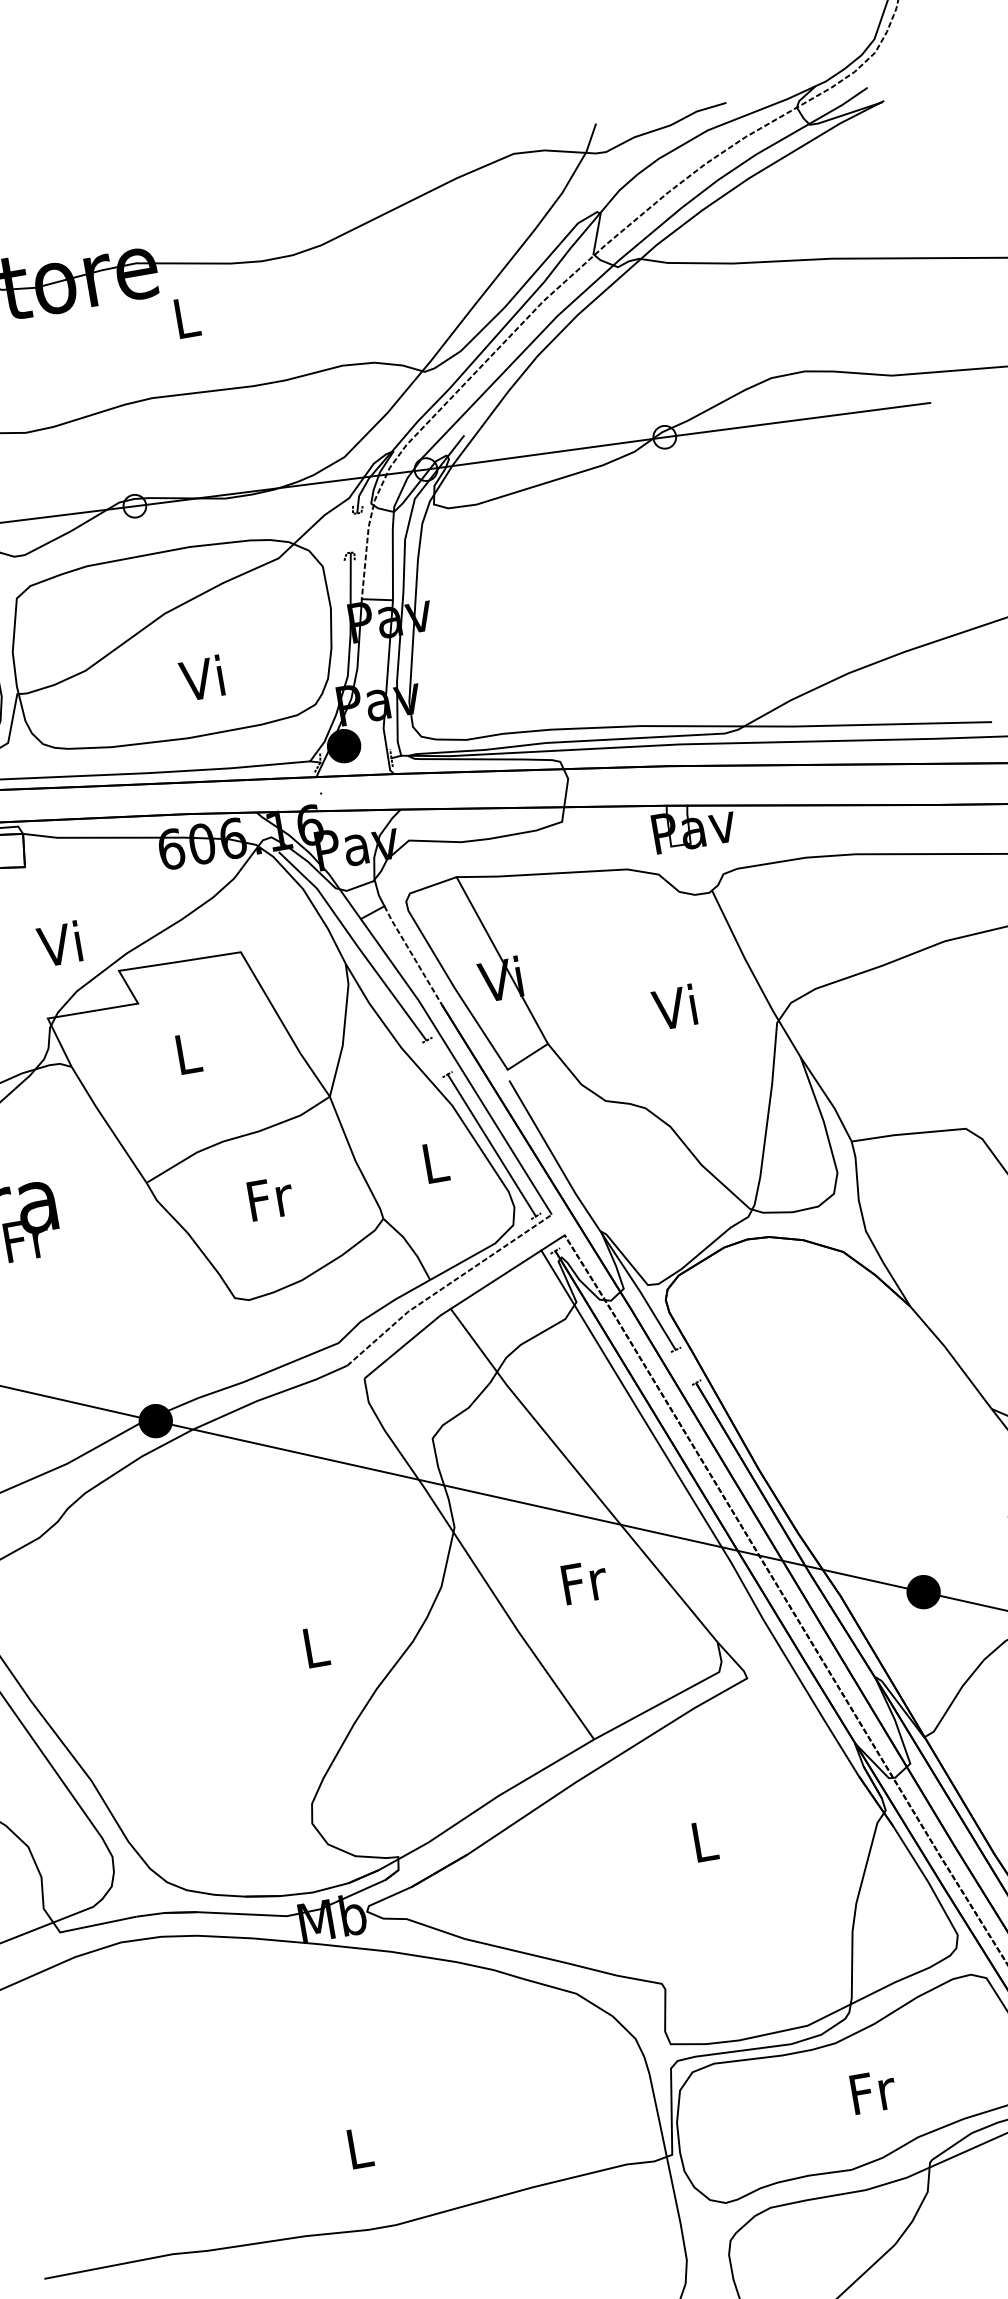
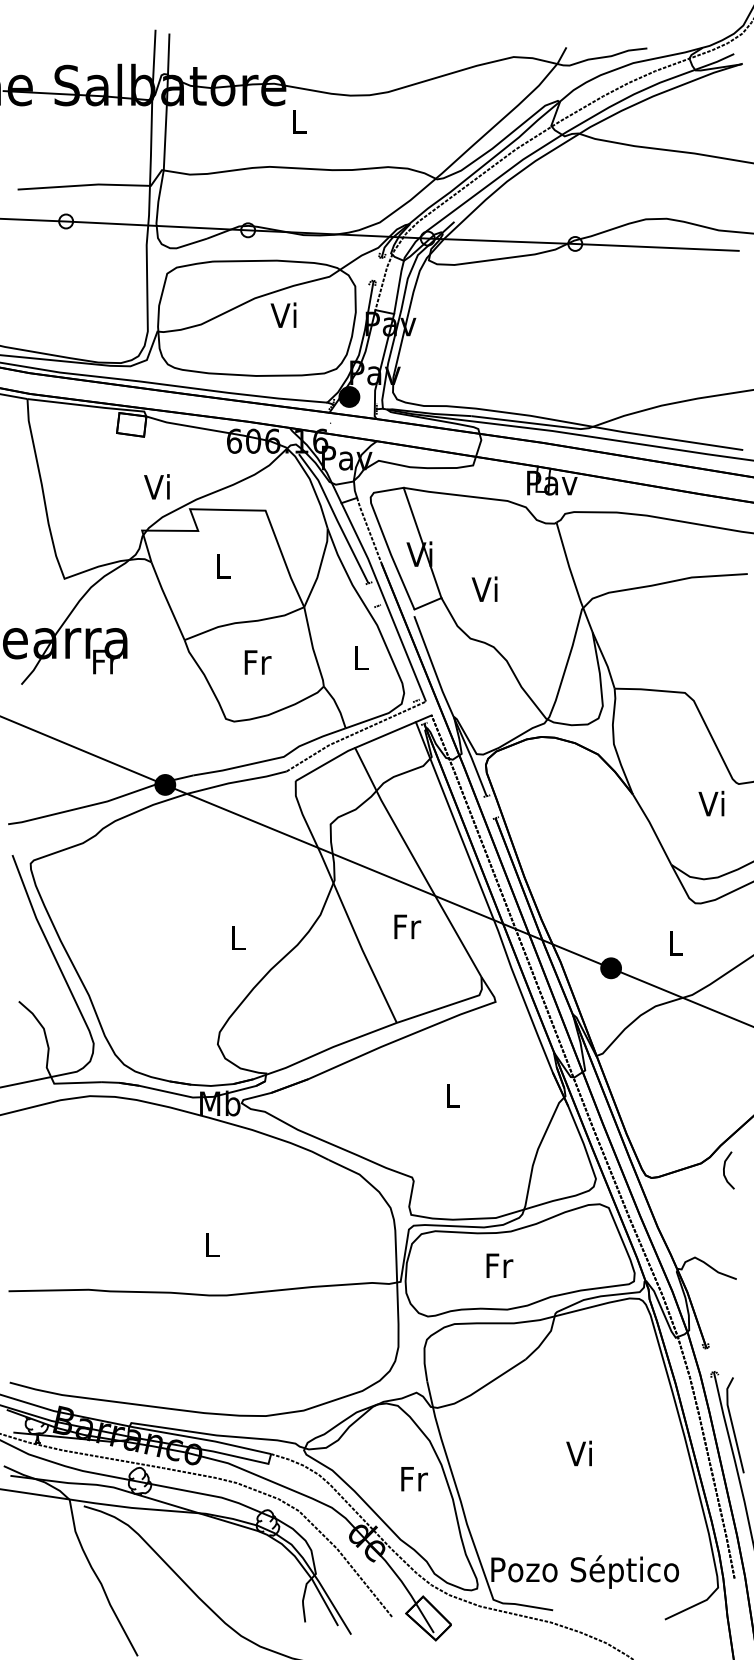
text: (201, 677) -> (283, 314), moved
text: (674, 1006) -> (484, 588), moved
line: (491, 1145) -> (396, 653), removed
text: (873, 2091) -> (499, 1265), moved

